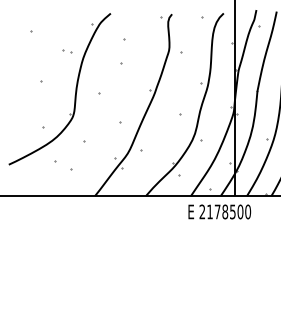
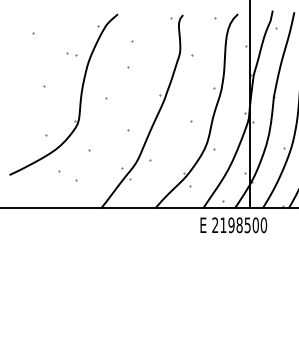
text: (217, 211) -> (231, 224), 2178500 -> 2198500

